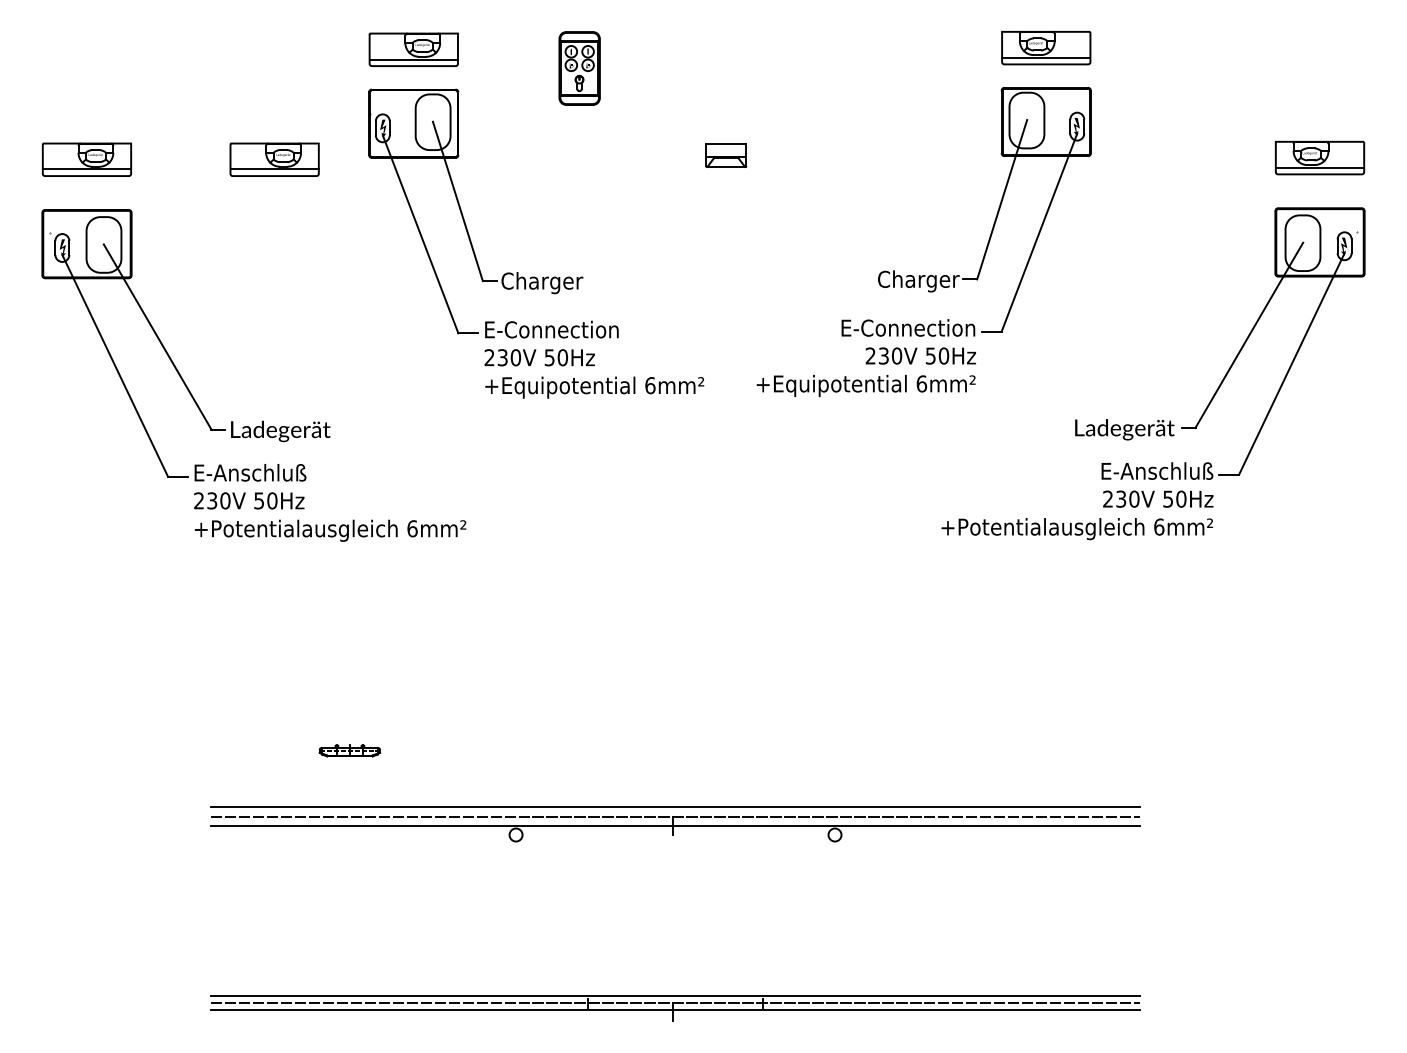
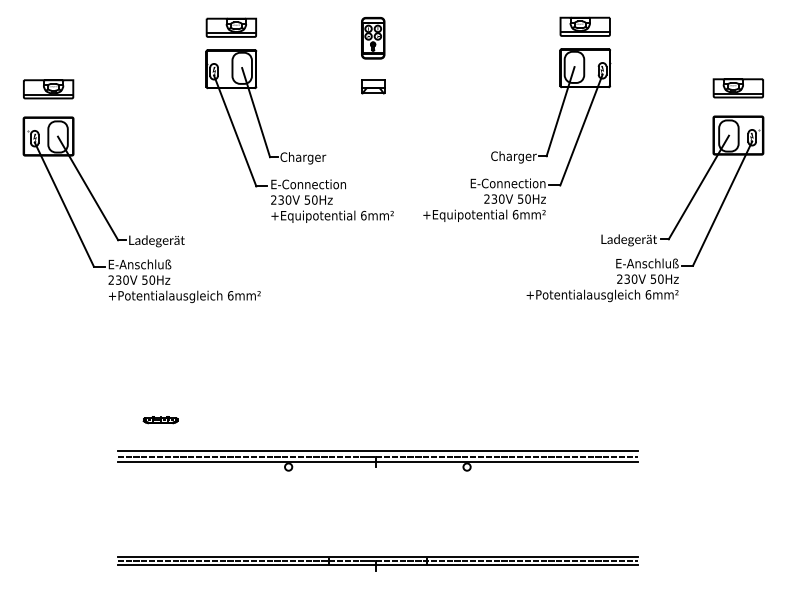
part: (580, 68) -> (373, 38), moved
part: (726, 154) -> (373, 86), moved
part: (274, 160) -> (153, 89), removed
part: (349, 751) -> (160, 420), moved

